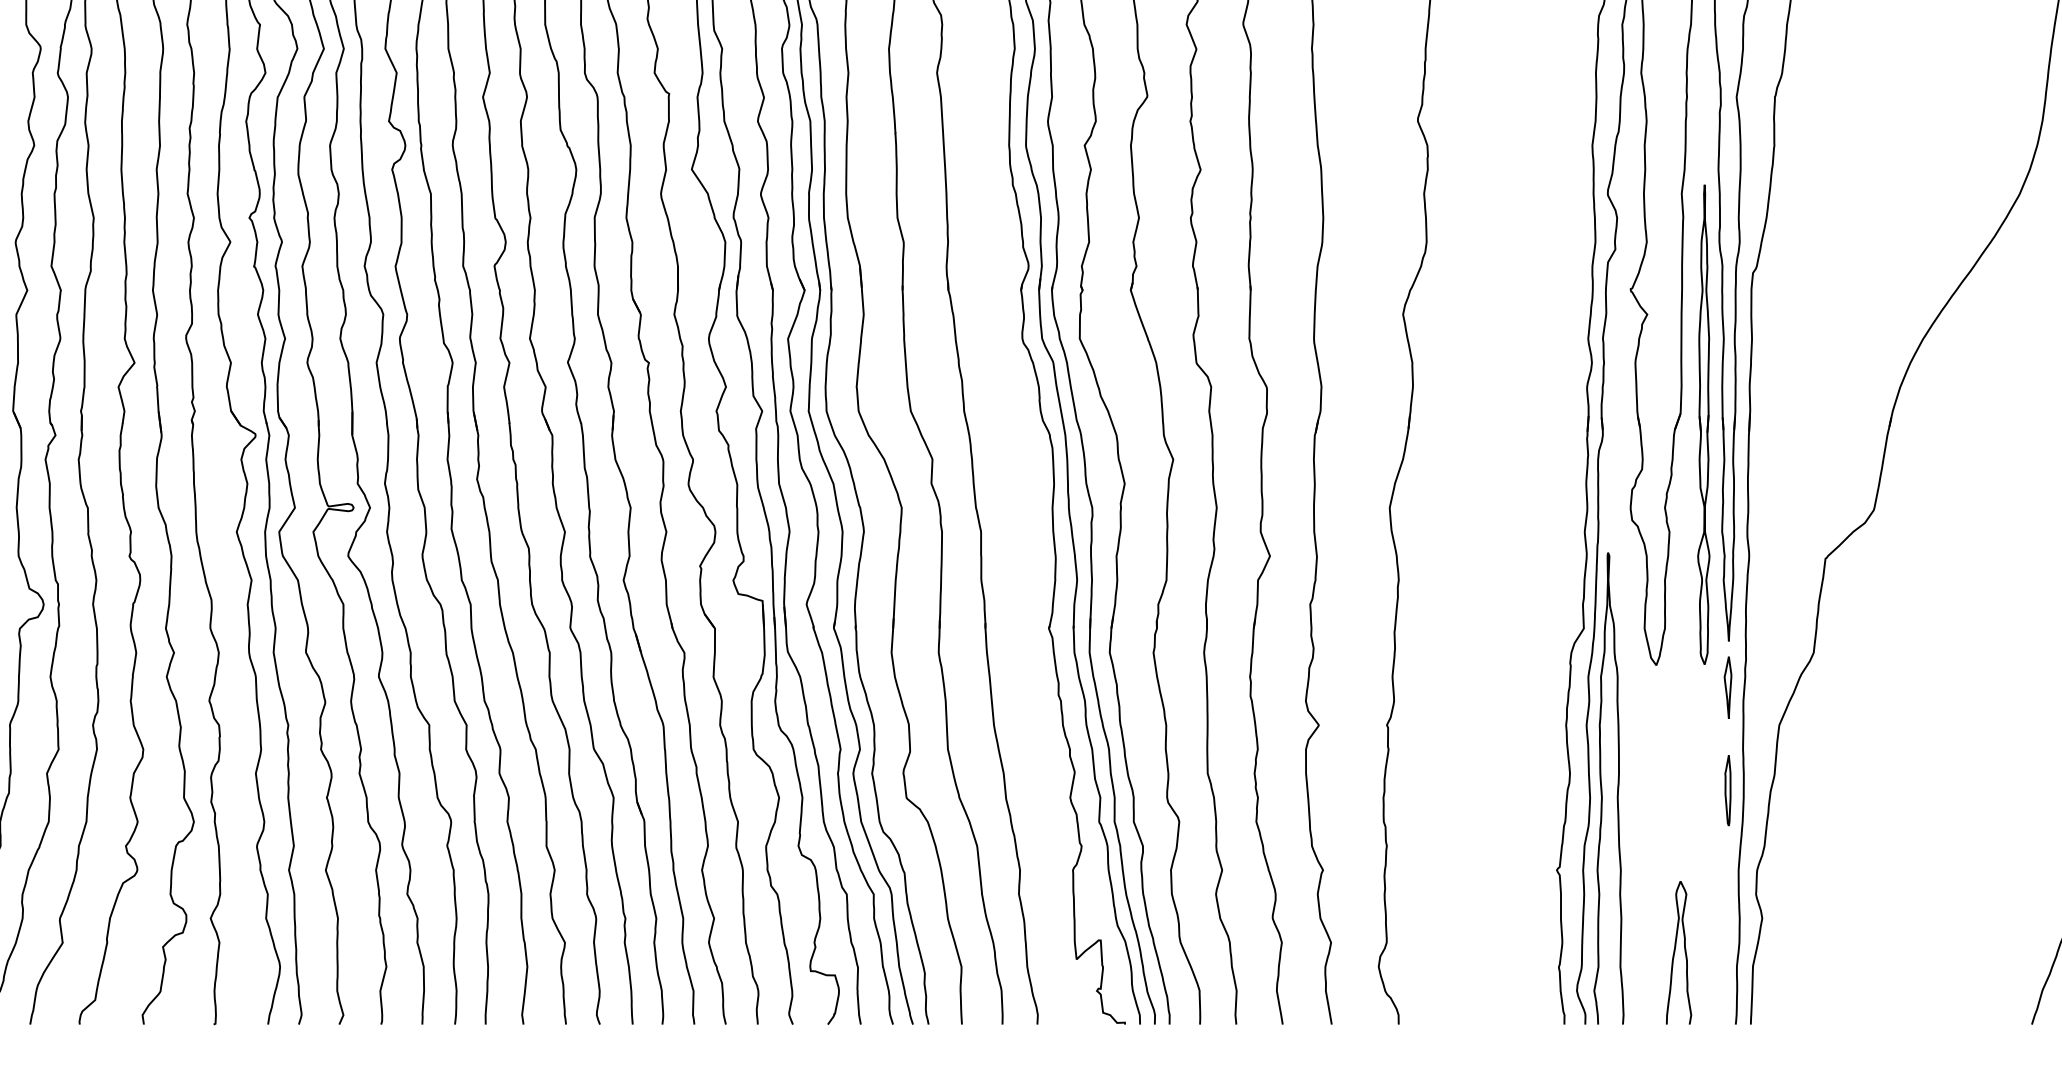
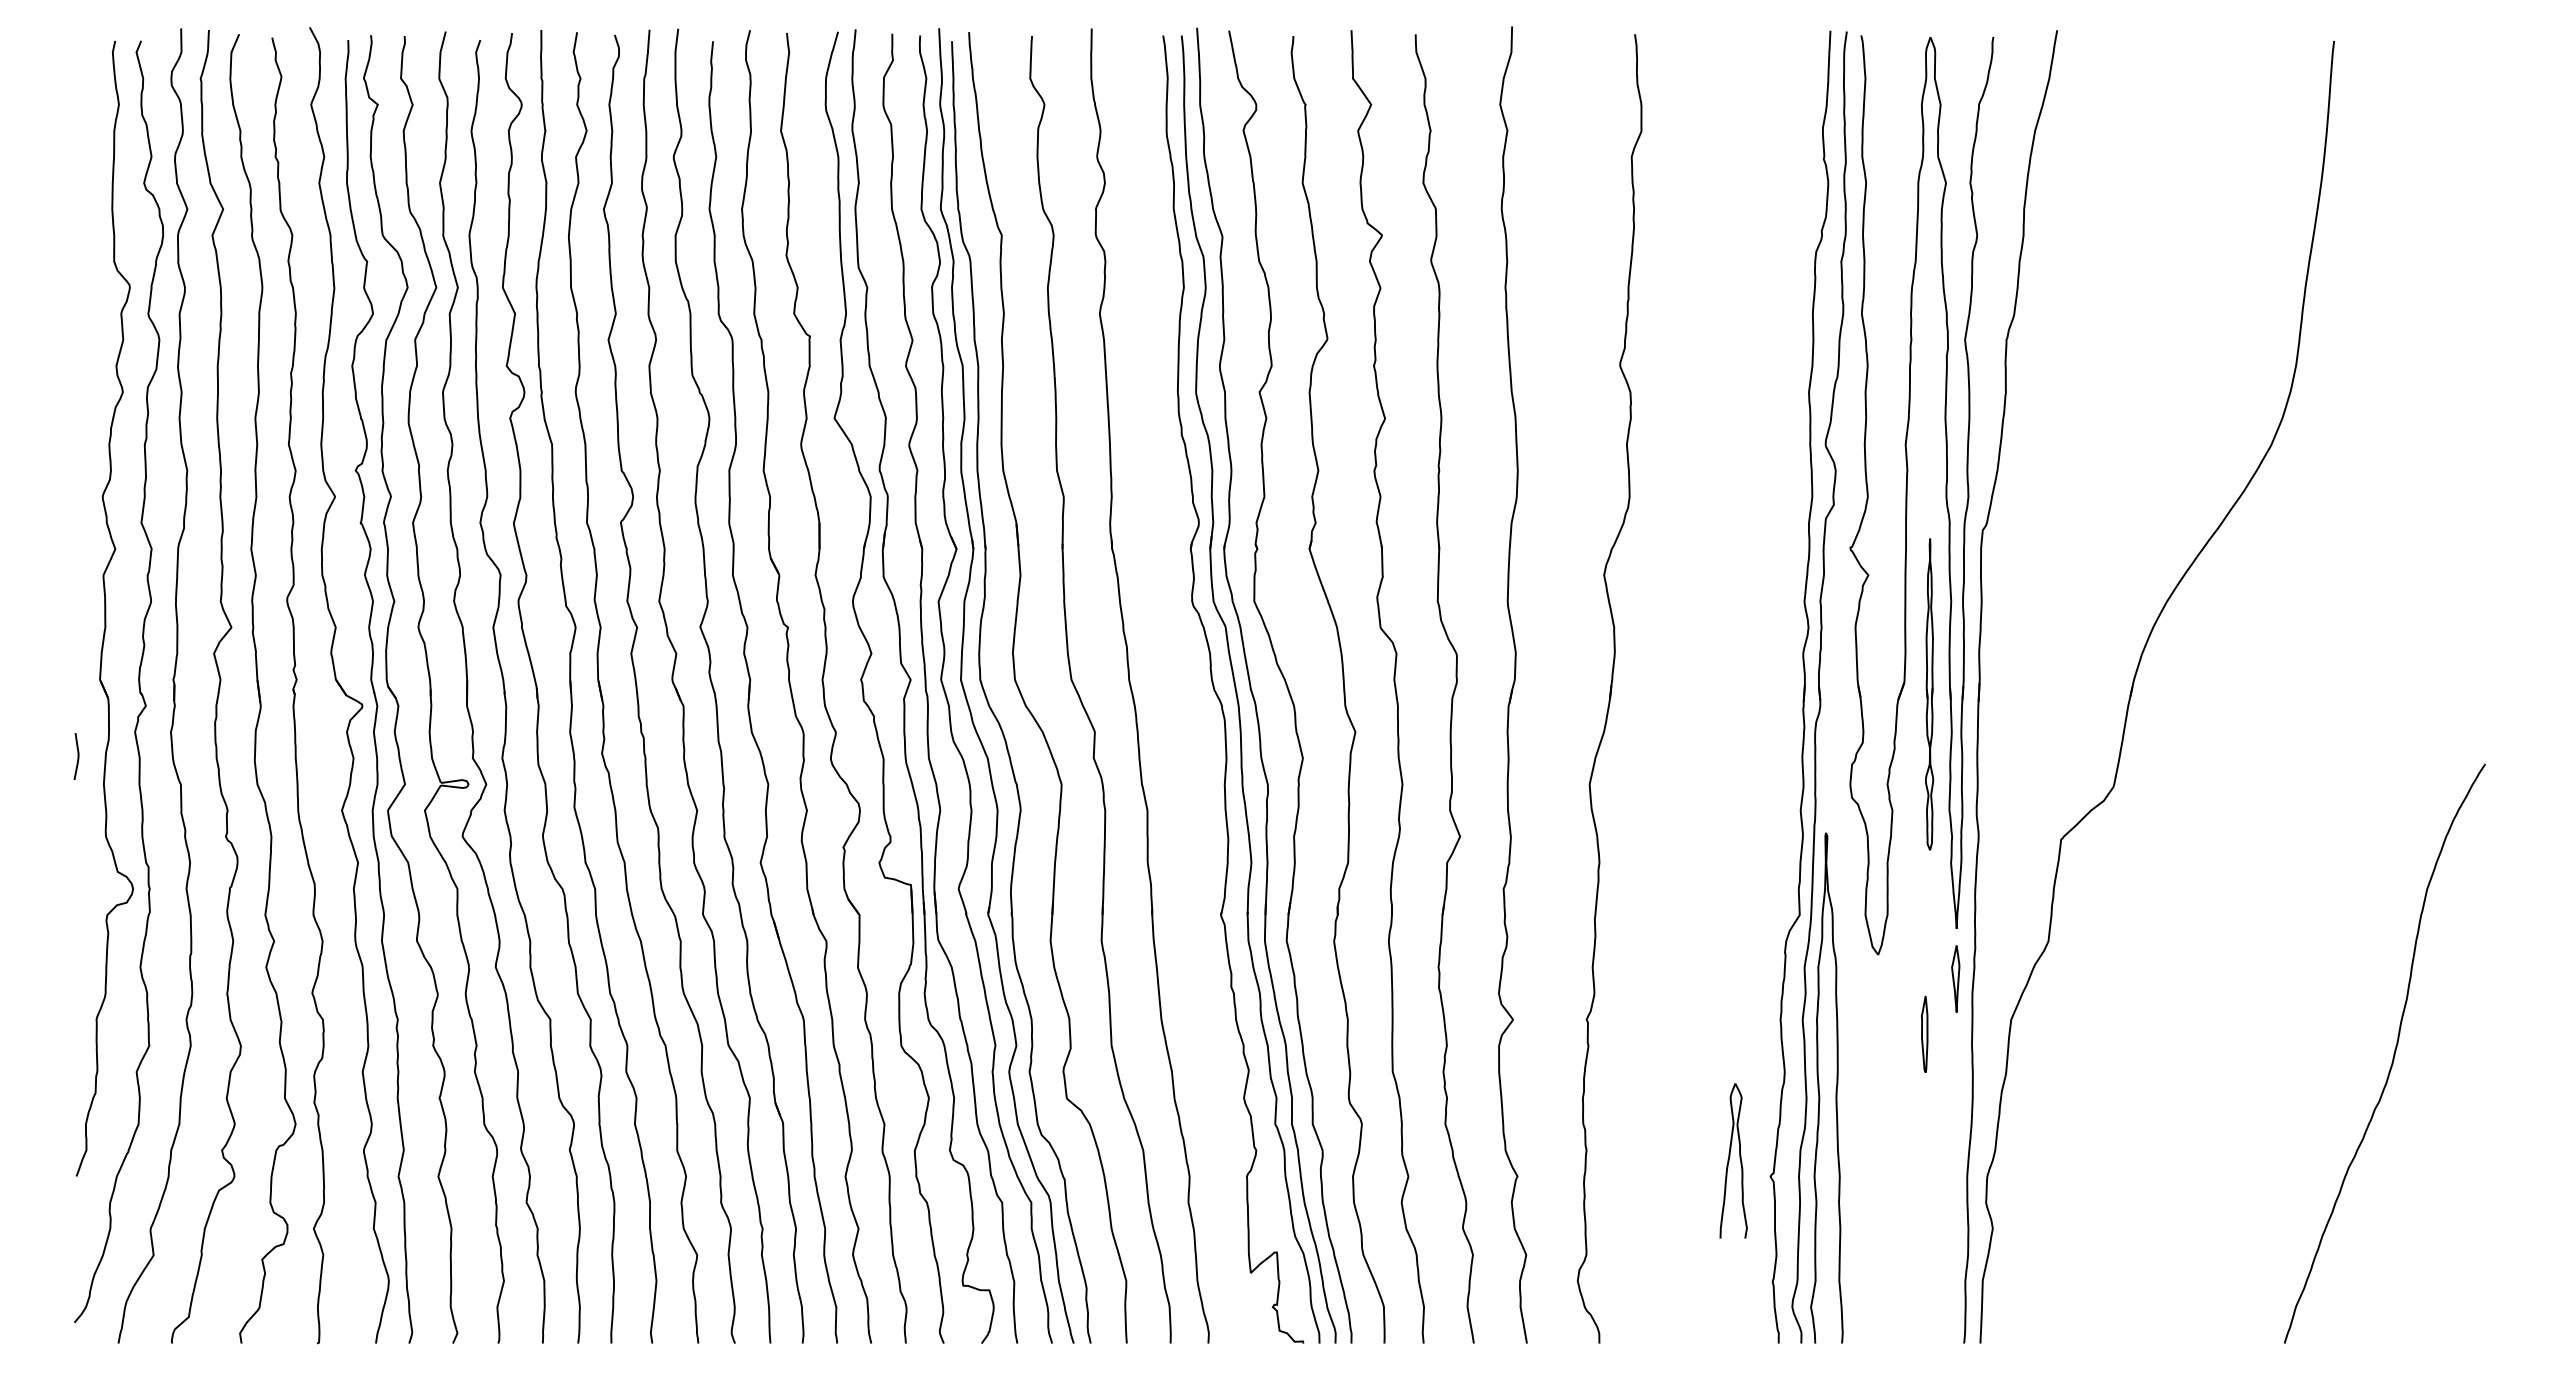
part: (1703, 424) -> (1929, 694), size x0.6
part: (1727, 789) -> (1924, 1033), moved
curve: (1675, 952) -> (1729, 1160), moved

